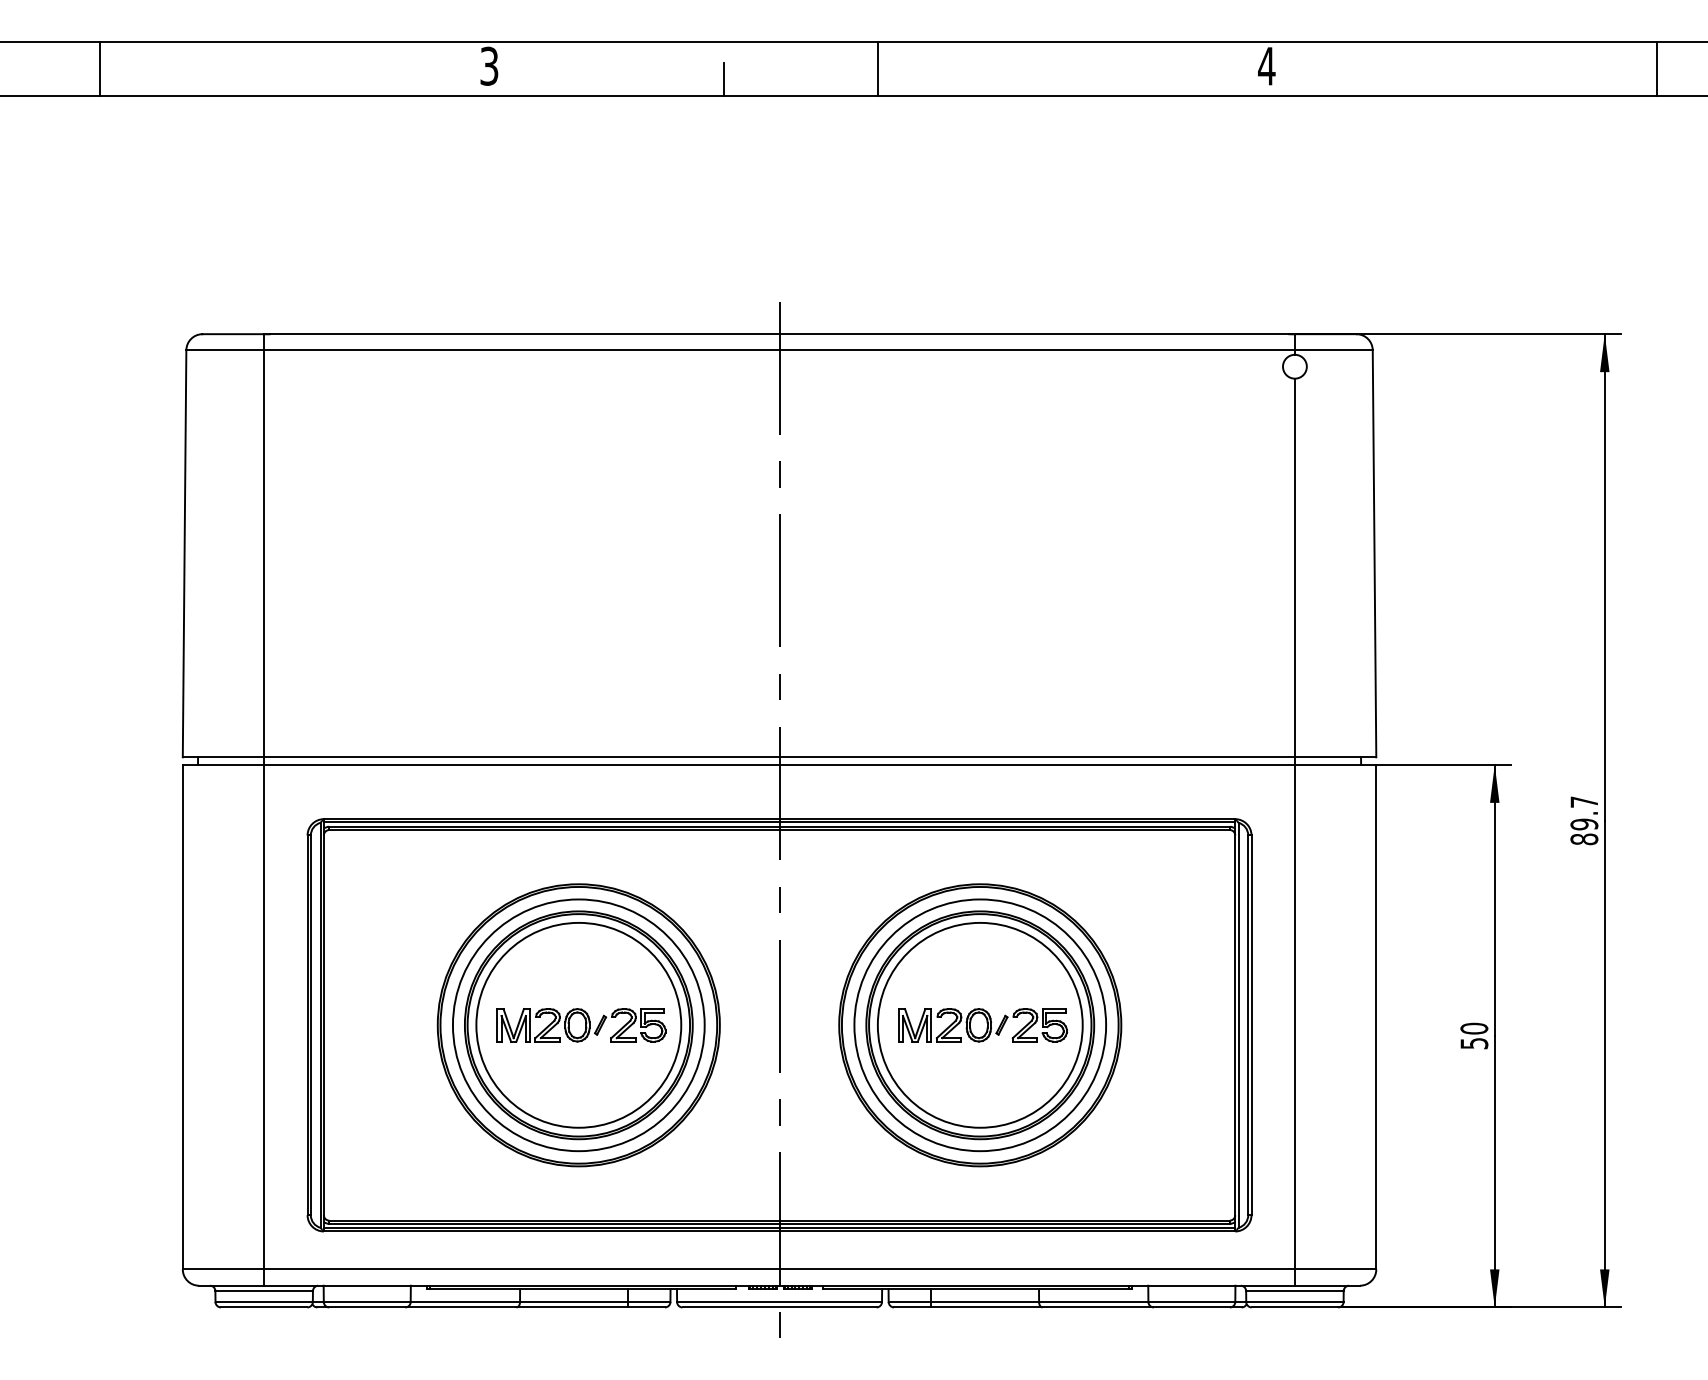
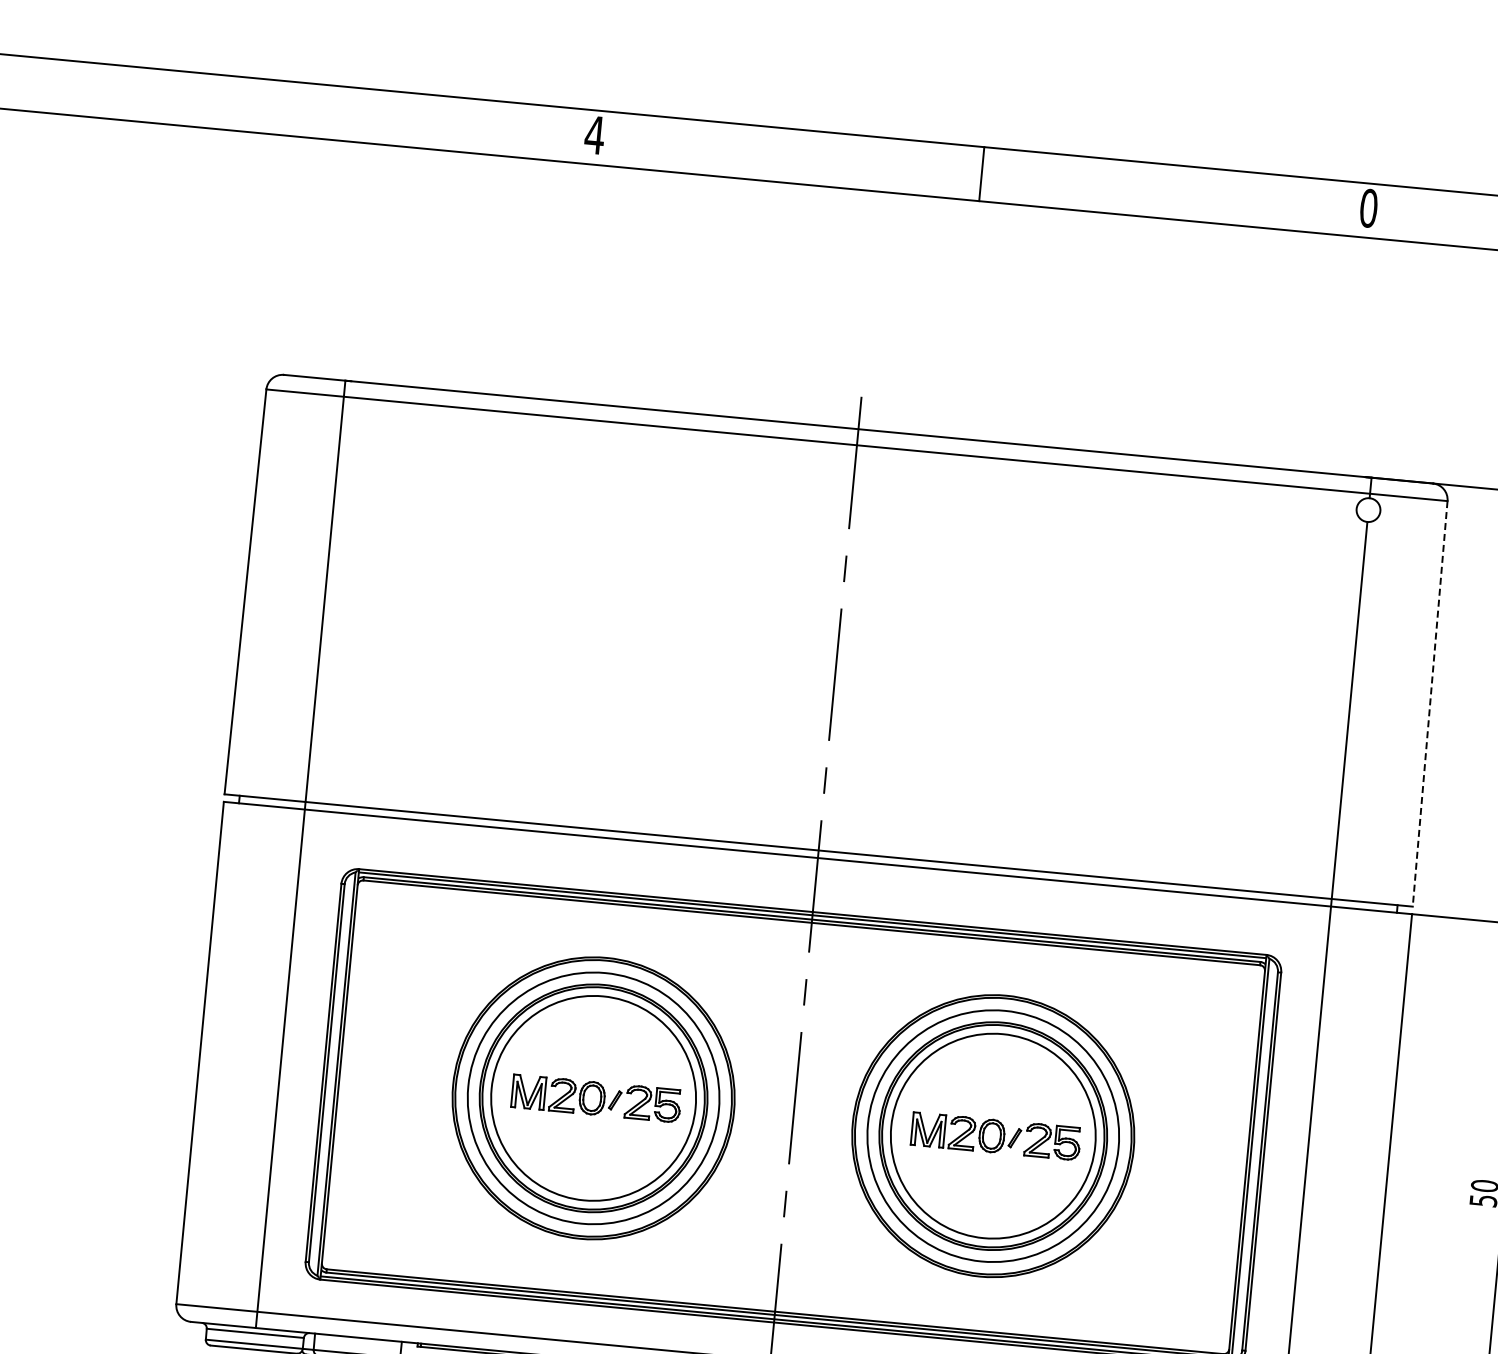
text: (489, 65) -> (595, 134), 3 -> 4
text: (1266, 65) -> (1368, 207), 4 -> 0
line: (99, 68) -> (206, 100), removed
line: (724, 79) -> (827, 170), removed
line: (1374, 553) -> (1430, 703), solid -> dashed

